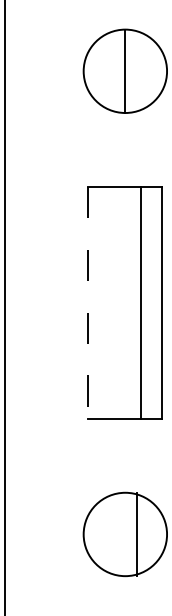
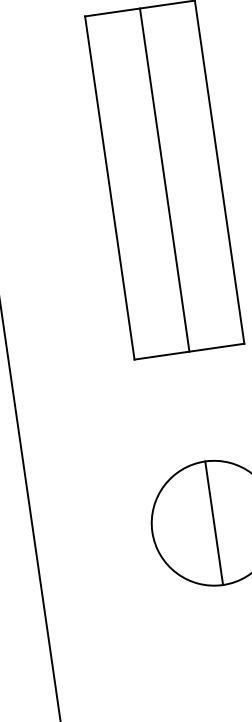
line: (88, 302) -> (109, 187), dashed -> solid
line: (141, 302) -> (164, 179), moved
line: (137, 534) -> (214, 523), moved

